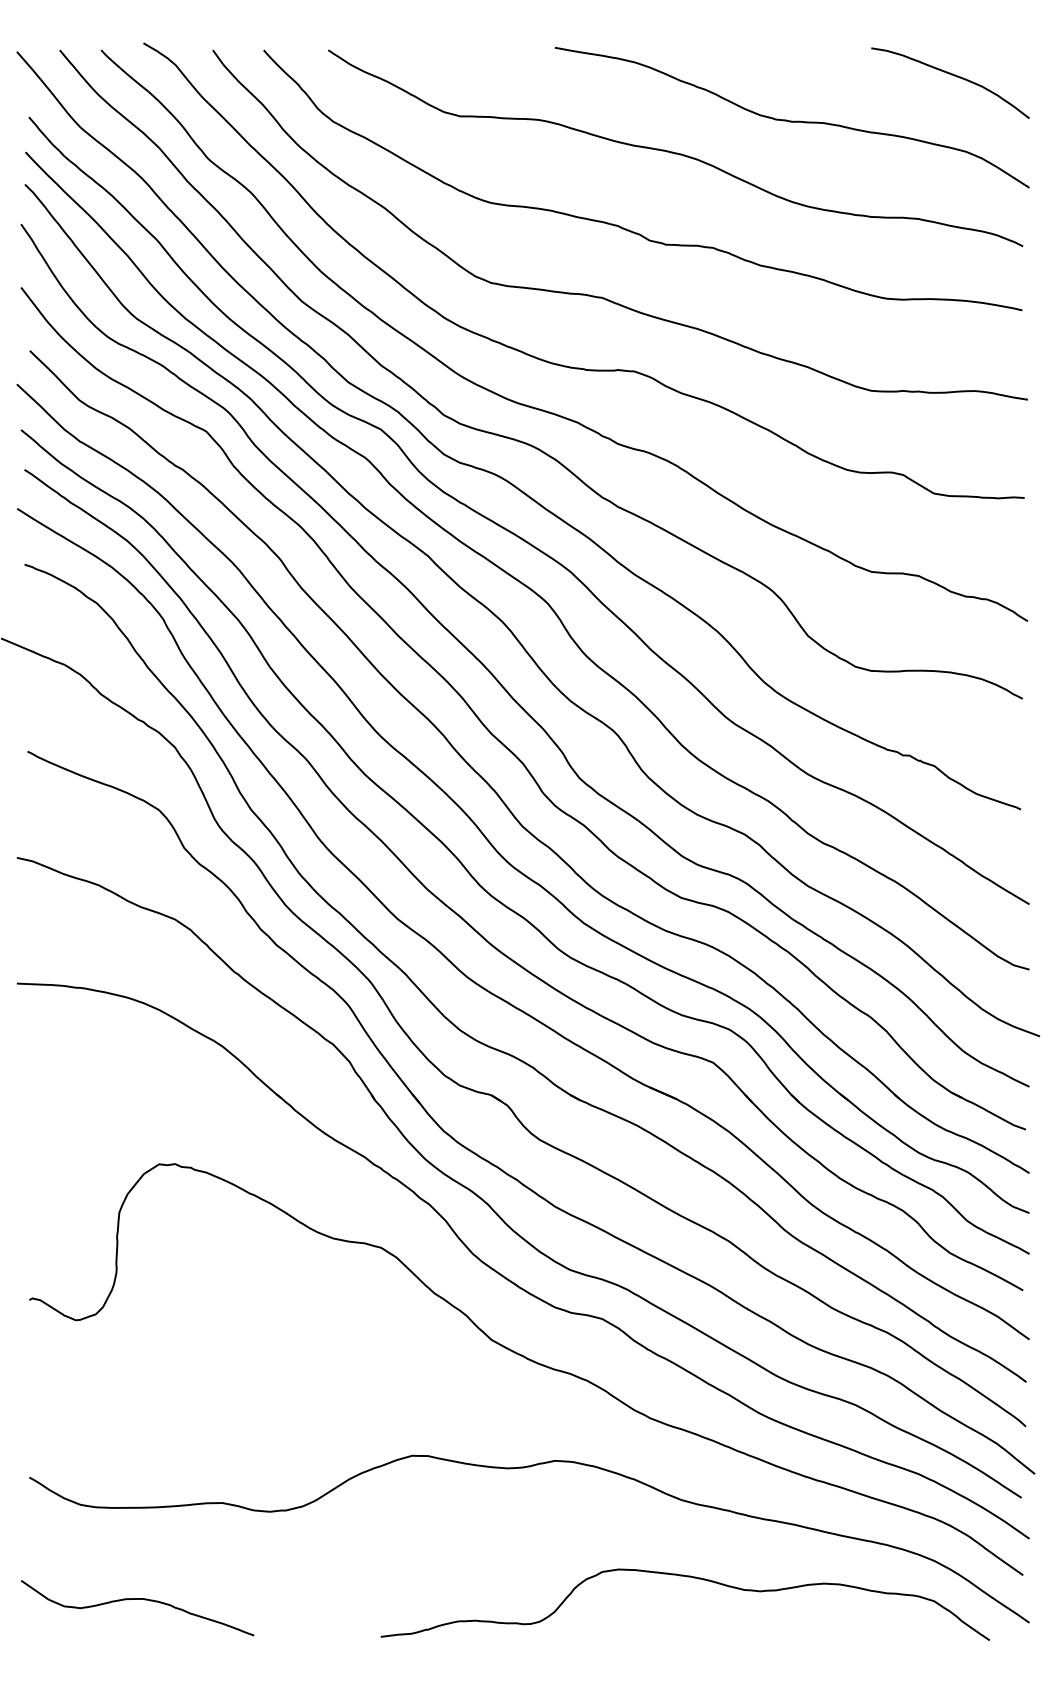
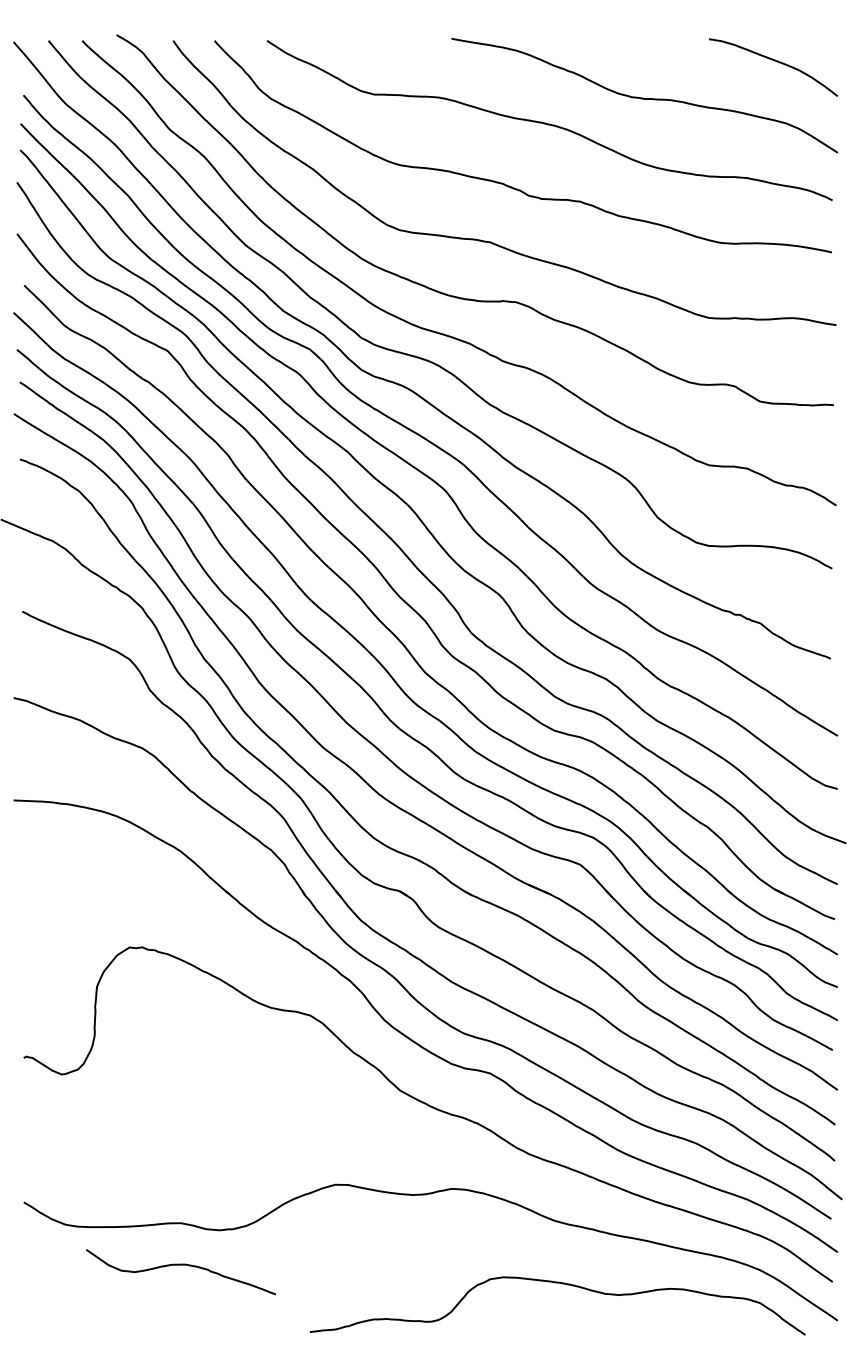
curve: (137, 1599) -> (180, 1265), moved

